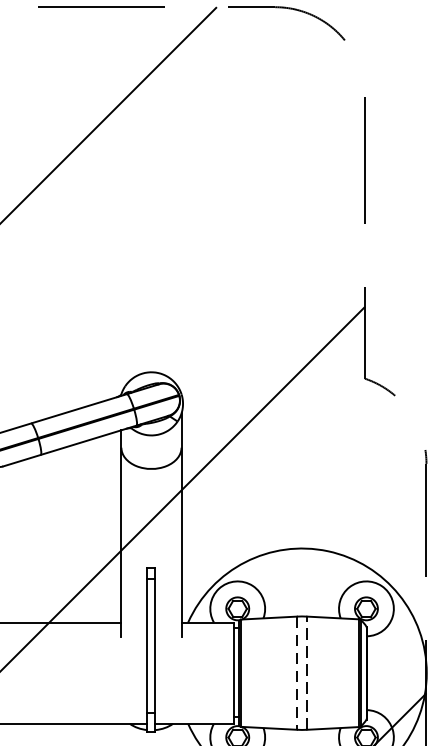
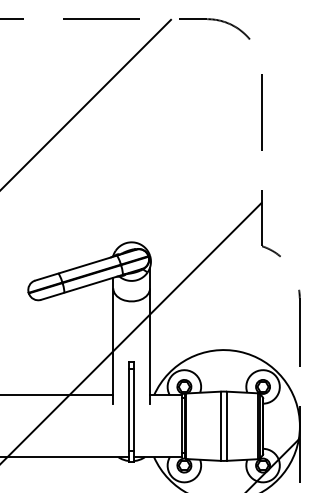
line: (296, 673) -> (220, 426), dashed -> solid
line: (306, 673) -> (226, 426), dashed -> solid

